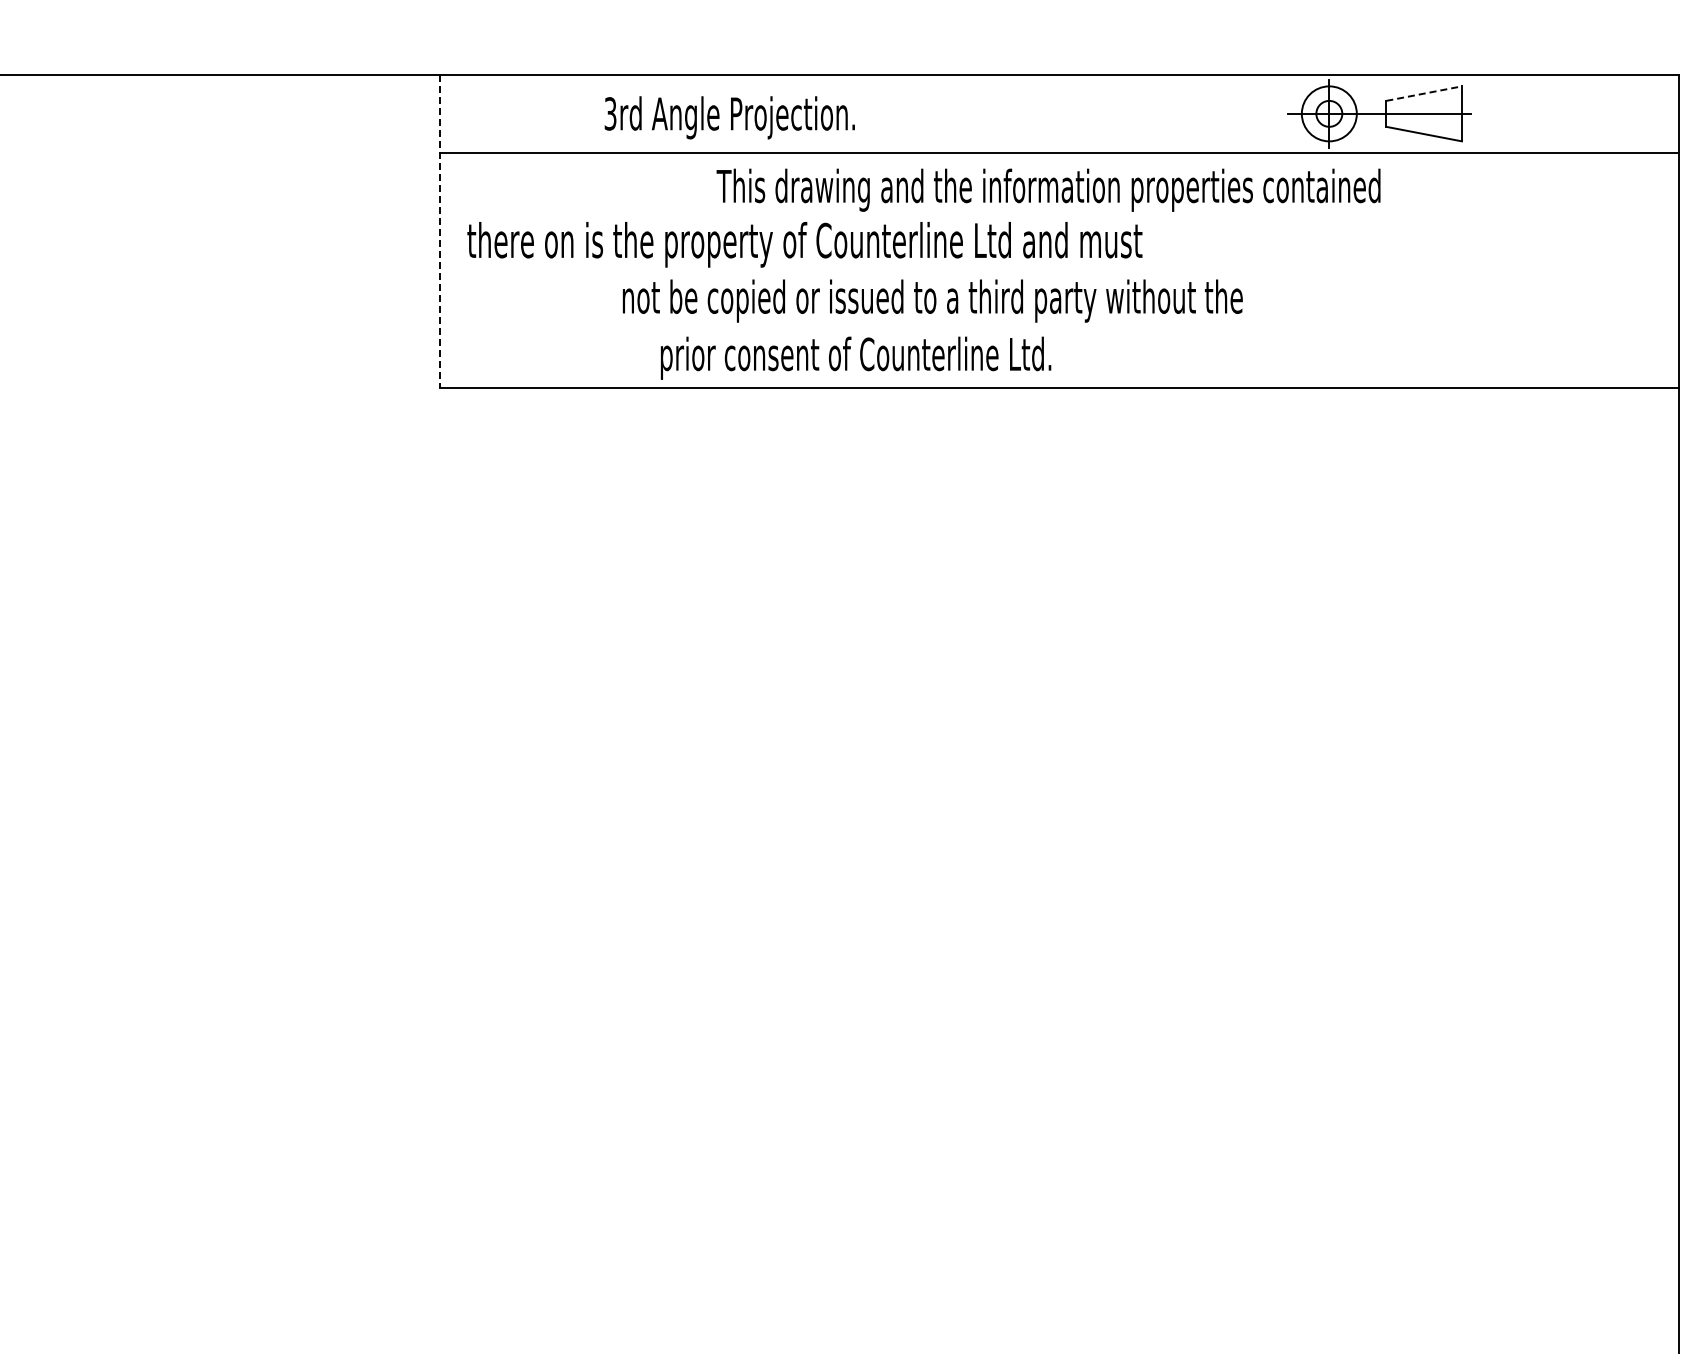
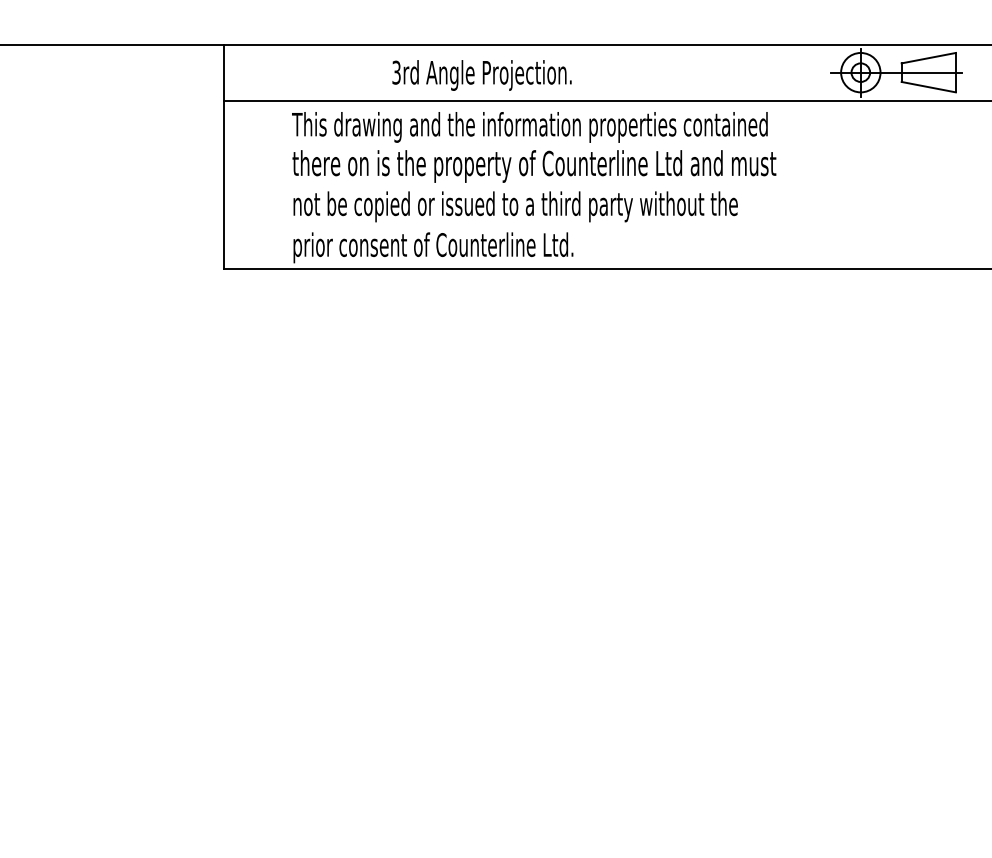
line: (1424, 93) -> (929, 58), dashed -> solid
text: (729, 117) -> (481, 75), moved
text: (1048, 189) -> (529, 126), moved
line: (440, 231) -> (223, 156), dashed -> solid
text: (804, 244) -> (534, 166), moved
text: (932, 300) -> (515, 206), moved
text: (855, 357) -> (433, 247), moved

